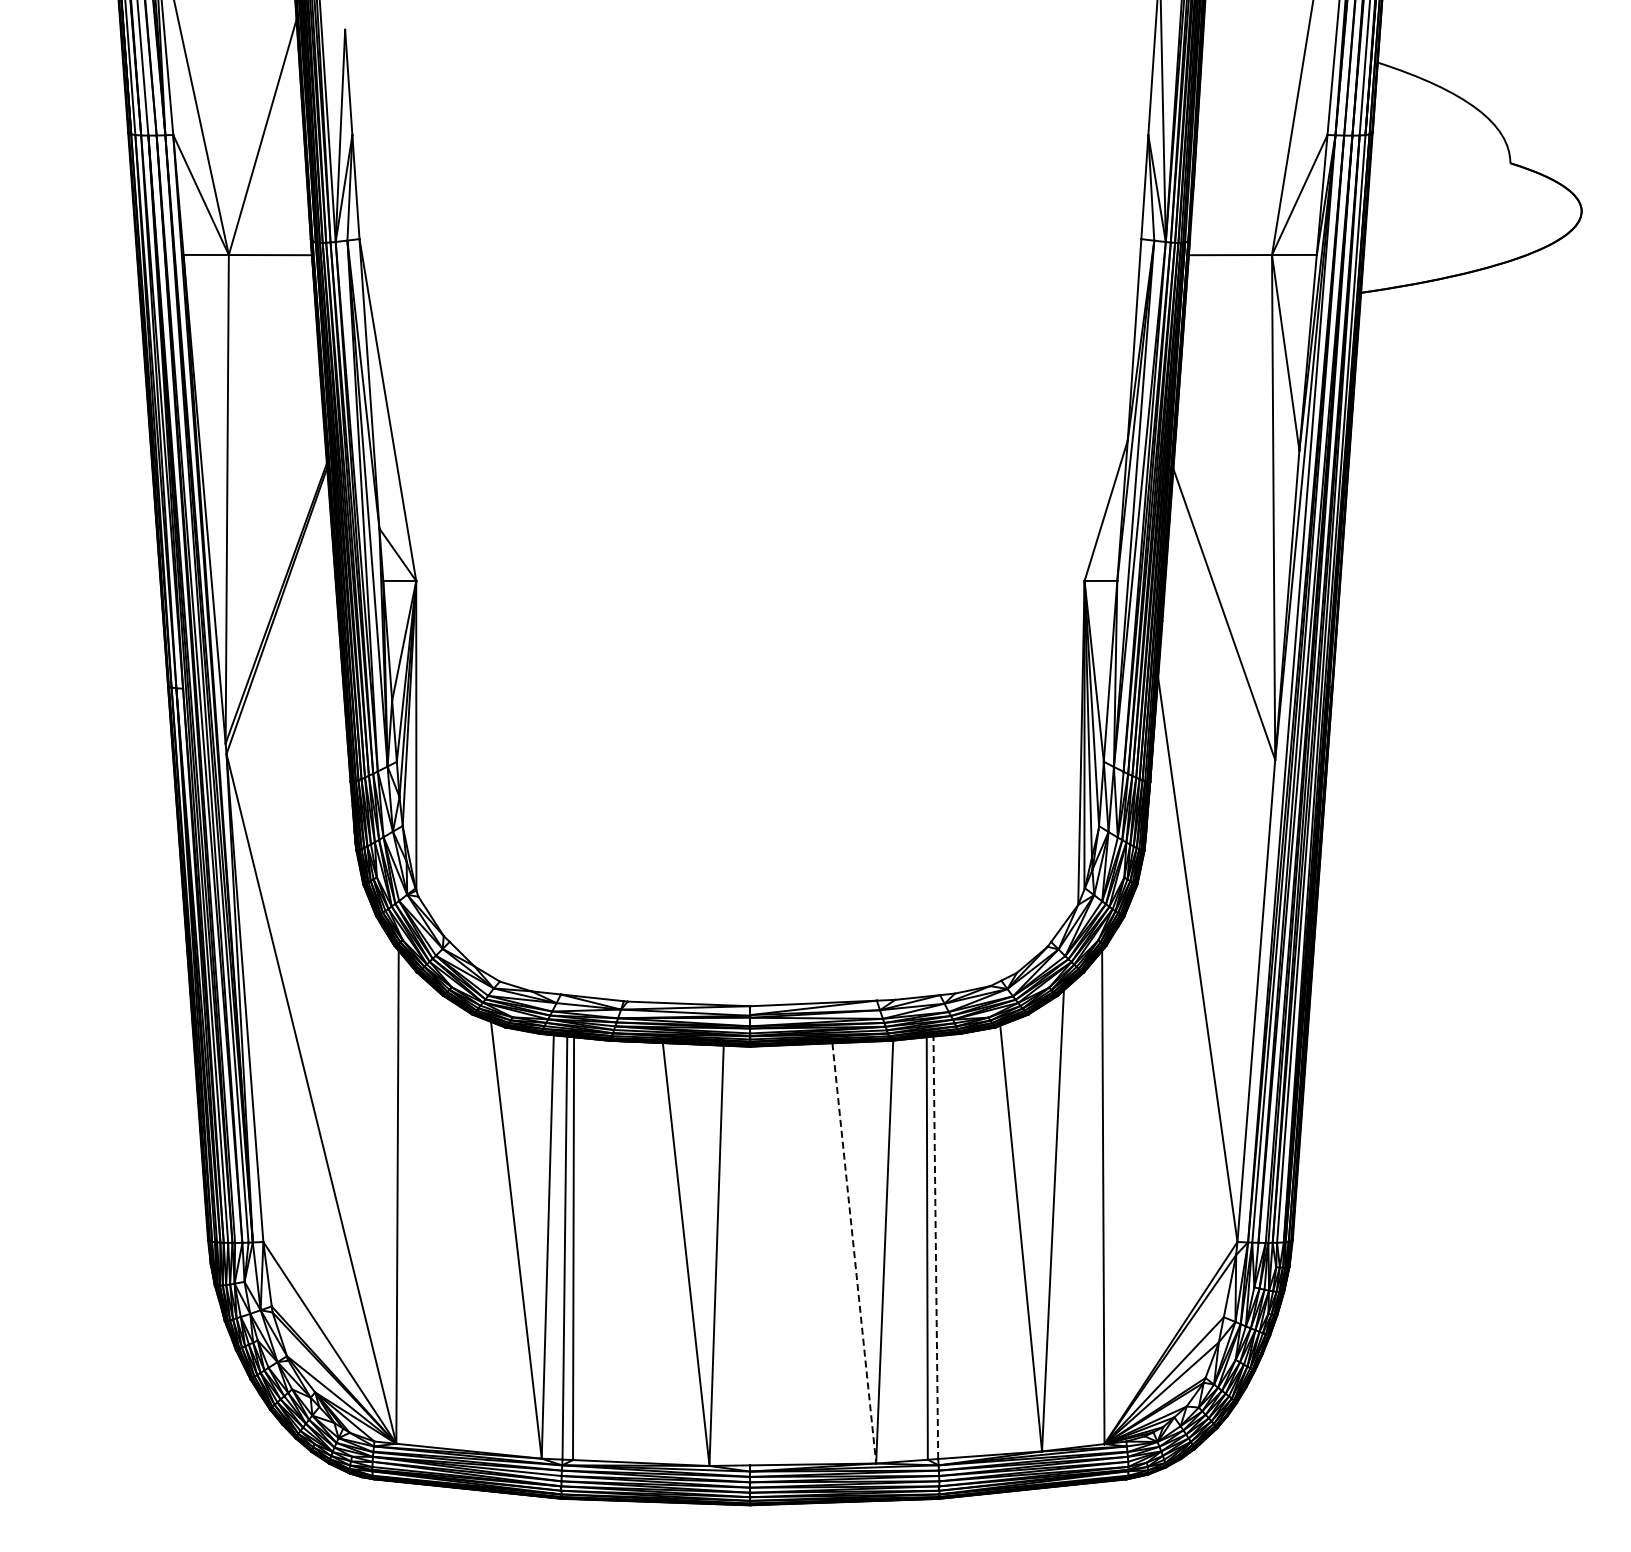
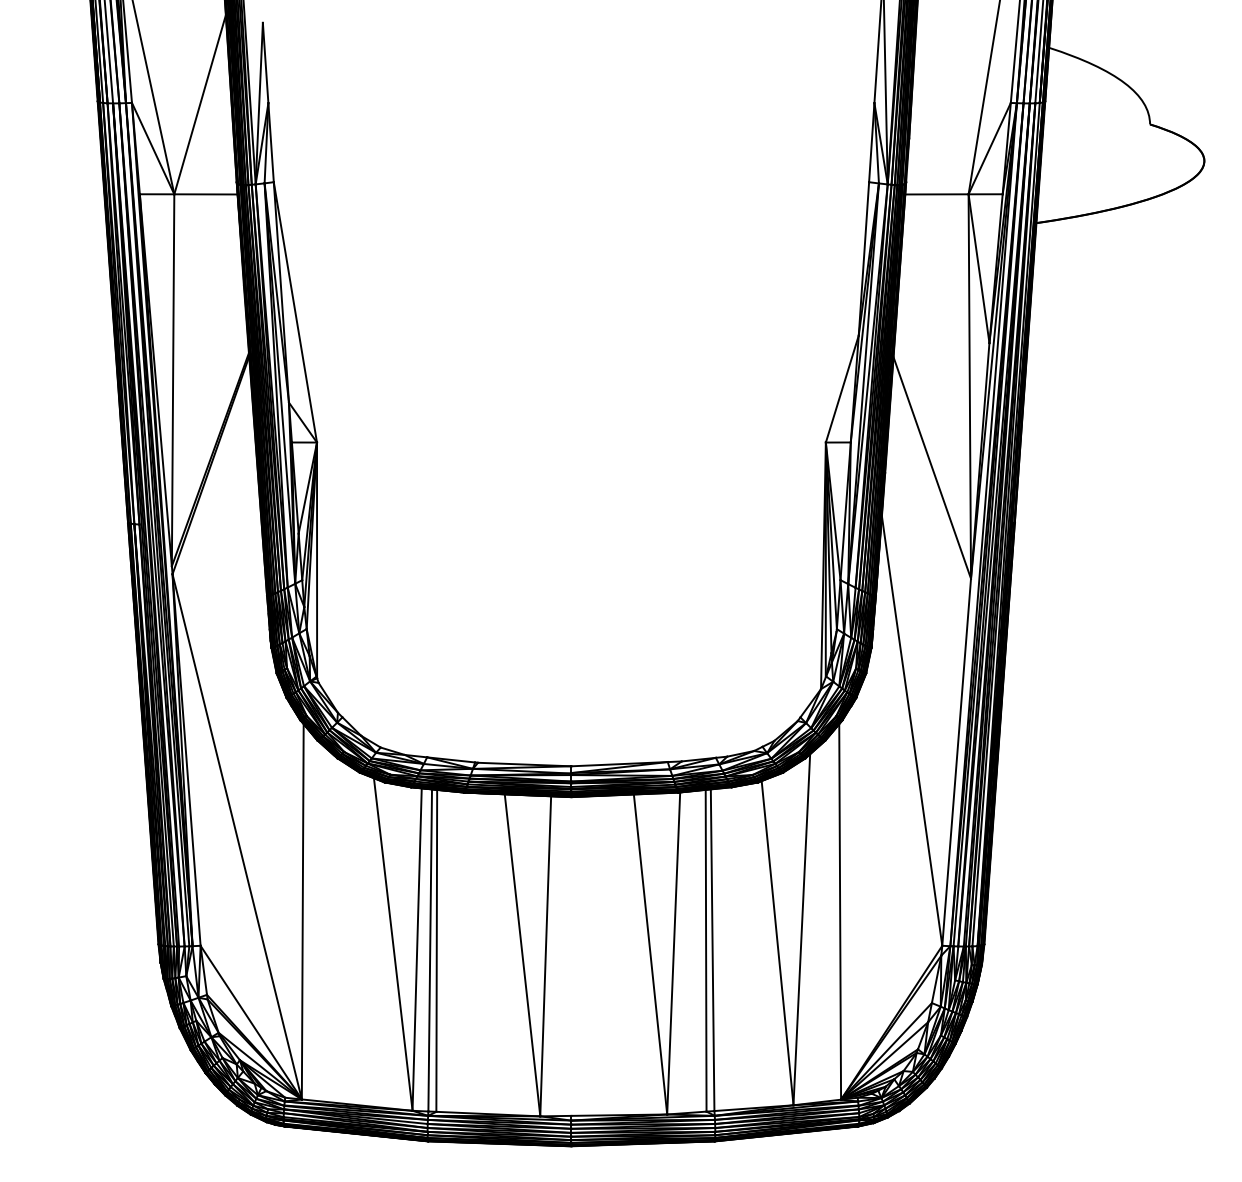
line: (935, 1247) -> (712, 950), dashed -> solid
line: (854, 1253) -> (650, 954), dashed -> solid

